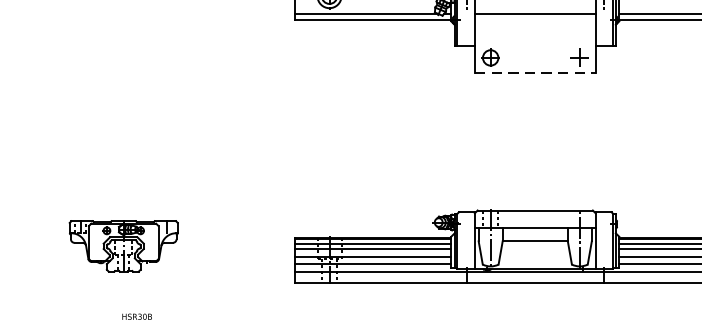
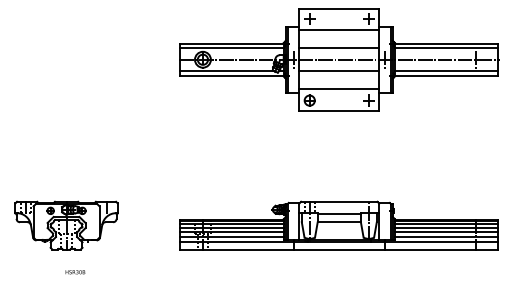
line: (535, 41) -> (339, 89), added
line: (535, 72) -> (339, 110), dashed -> solid
part: (123, 246) -> (66, 225), size x1.43

